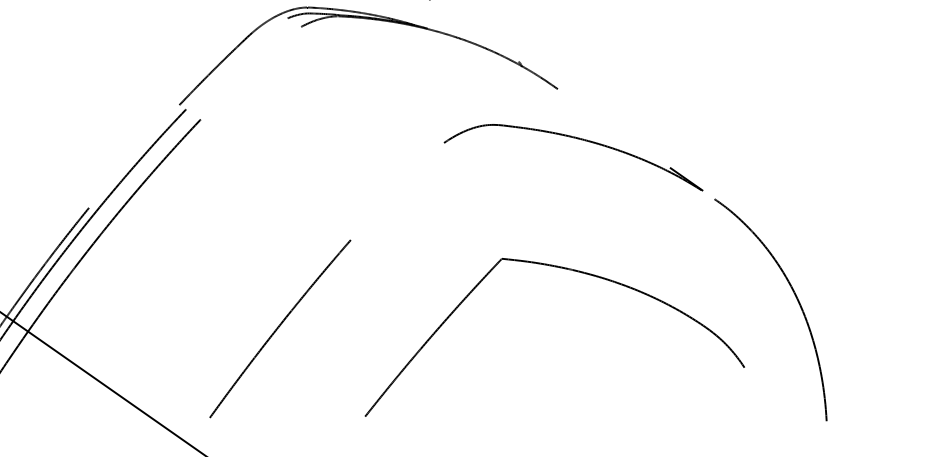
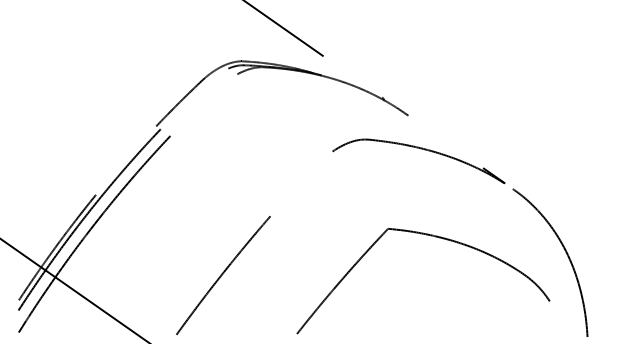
part: (565, 270) -> (430, 236), moved

